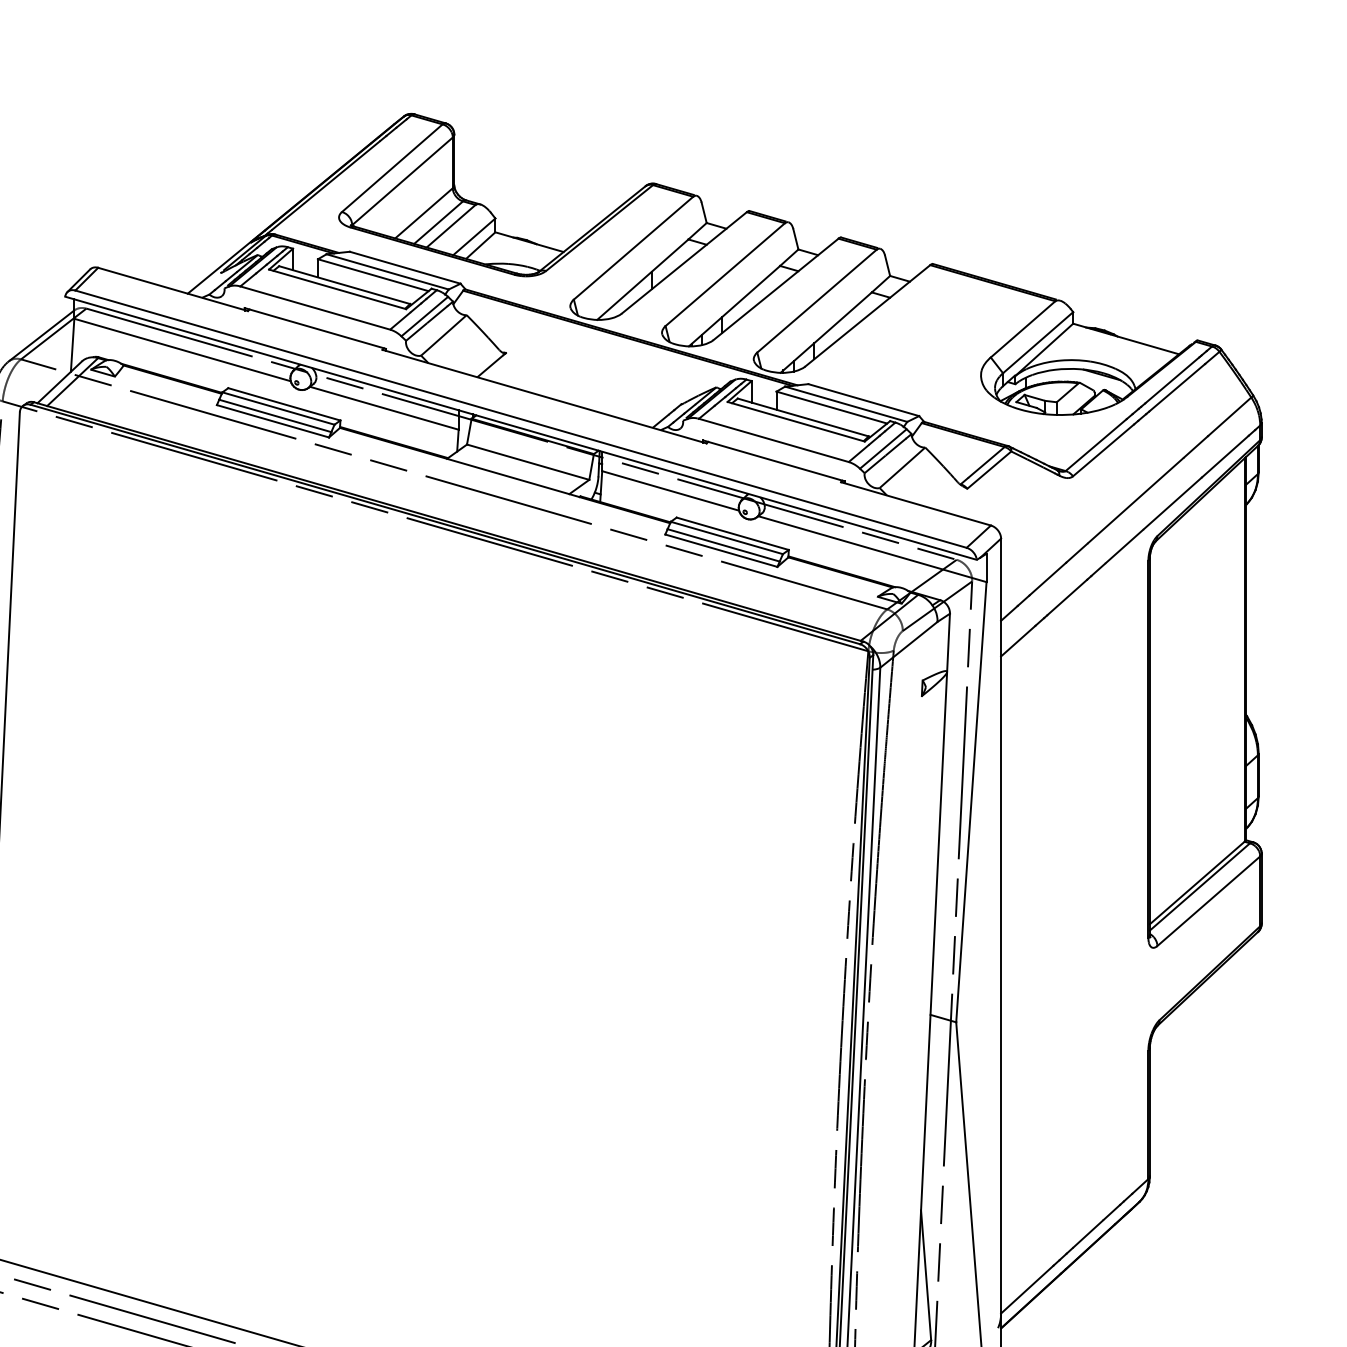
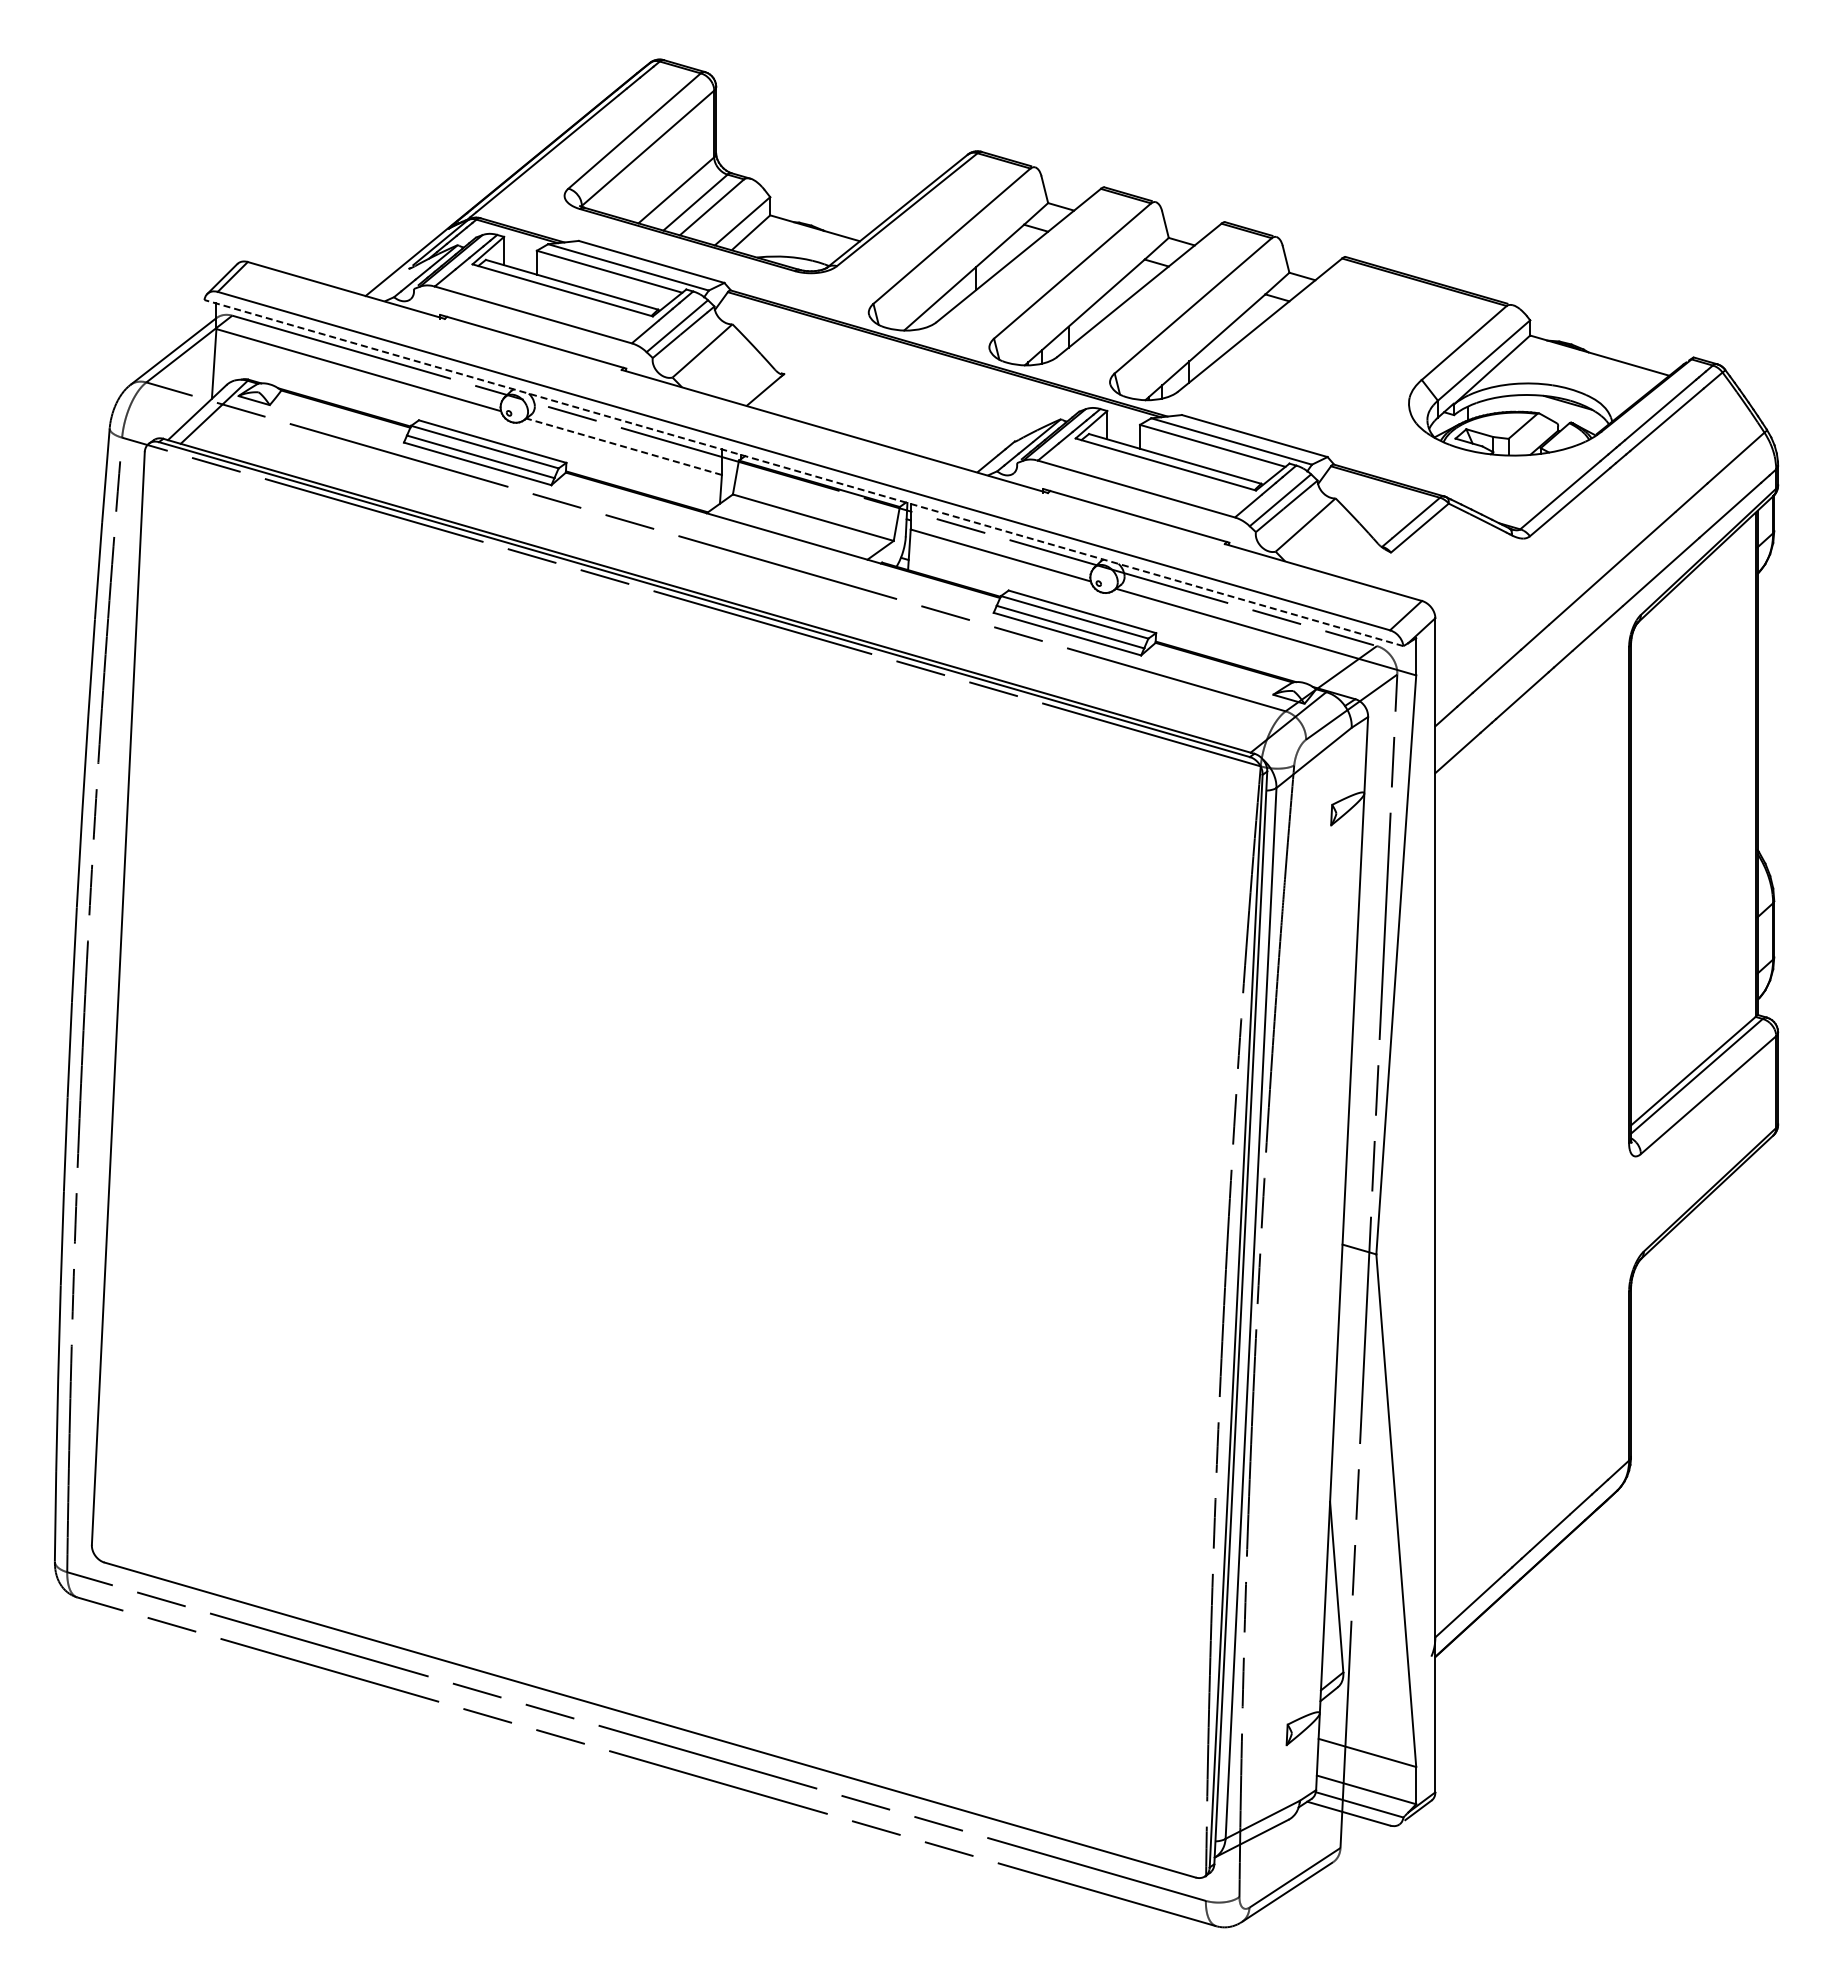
line: (384, 408) -> (624, 446), solid -> dashed
line: (520, 428) -> (803, 473), solid -> dashed

